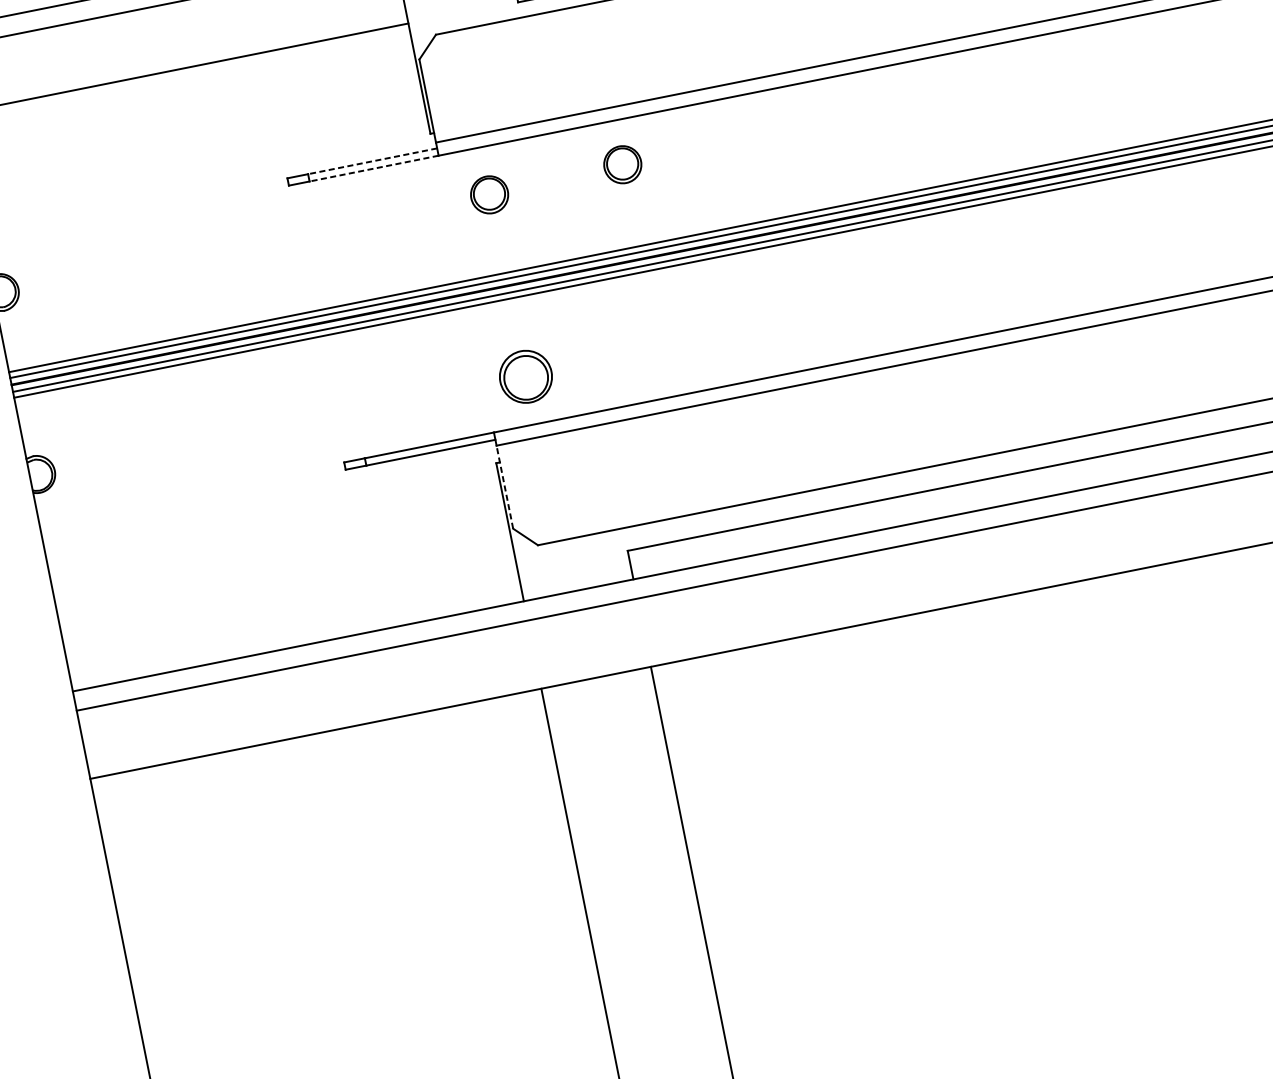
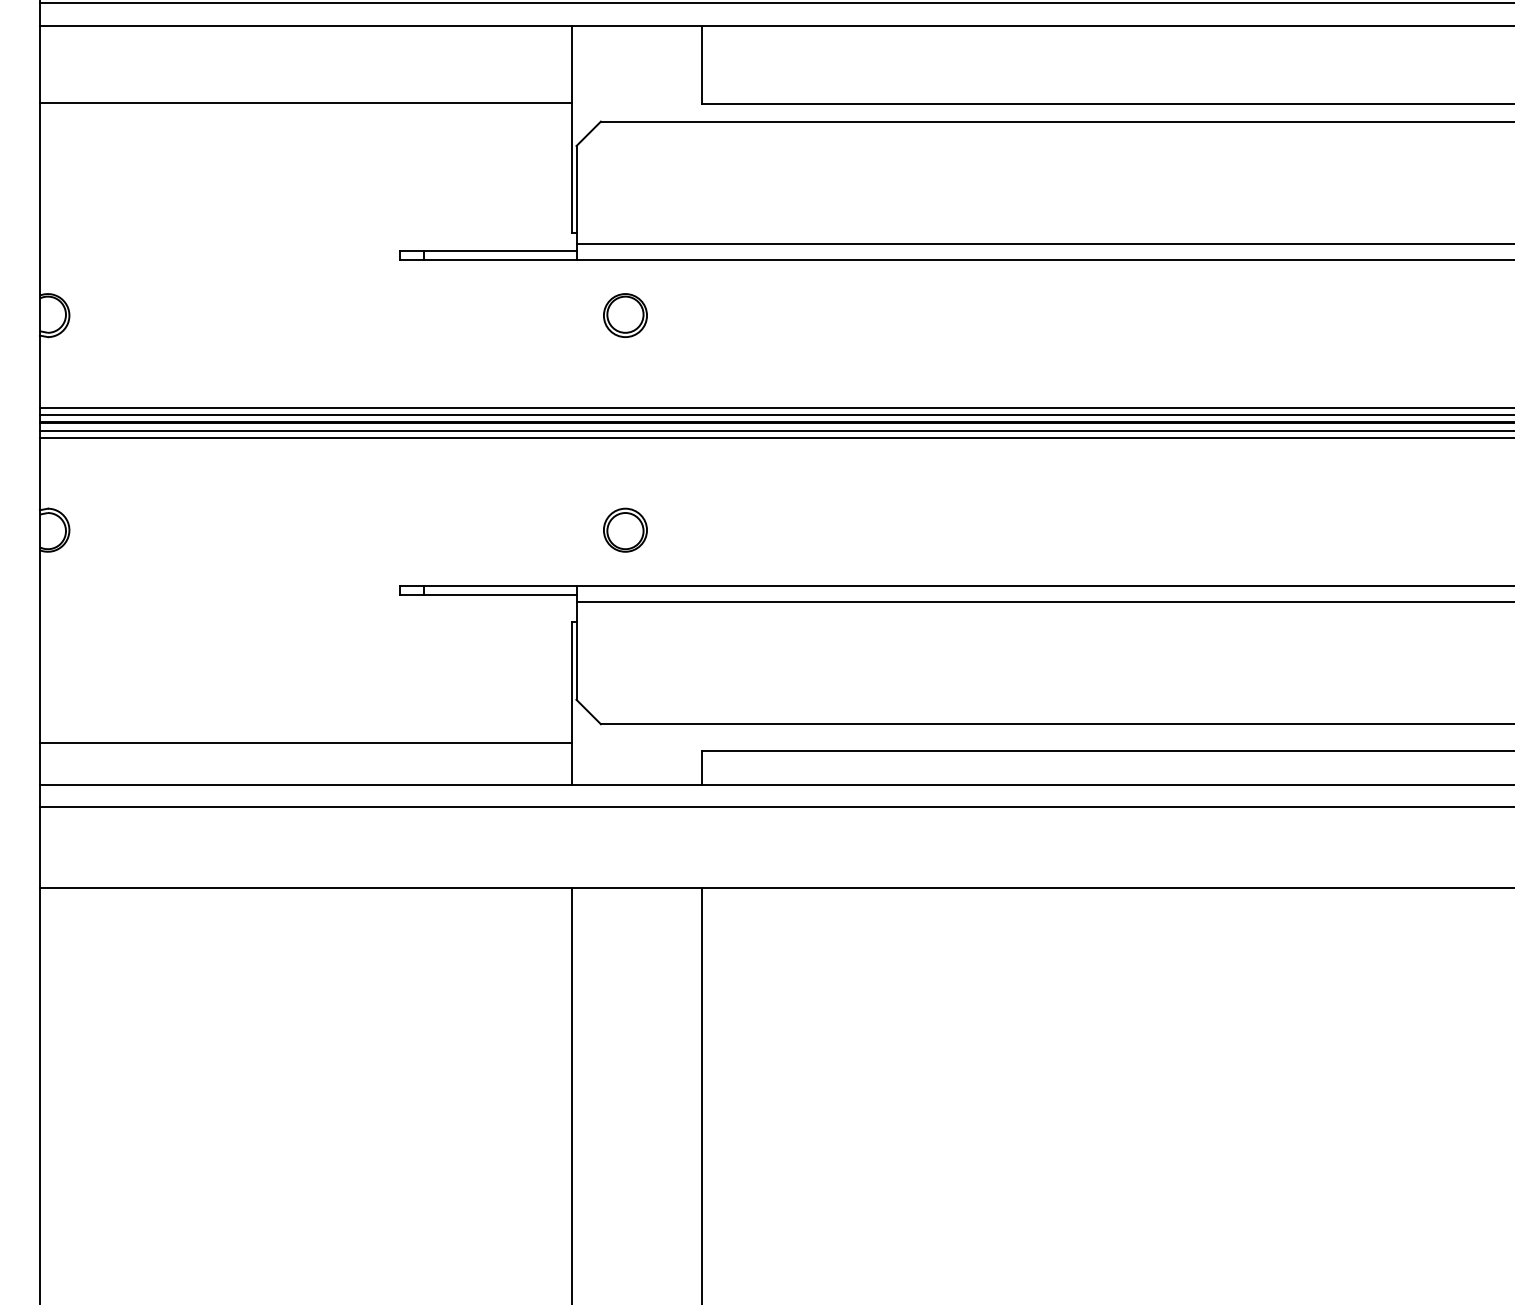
line: (371, 161) -> (499, 250), dashed -> solid
part: (622, 164) -> (783, 311), removed
line: (373, 168) -> (499, 259), dashed -> solid
part: (525, 376) -> (625, 529), size x0.71
line: (504, 486) -> (576, 650), dashed -> solid
line: (290, 611) -> (305, 743), added

